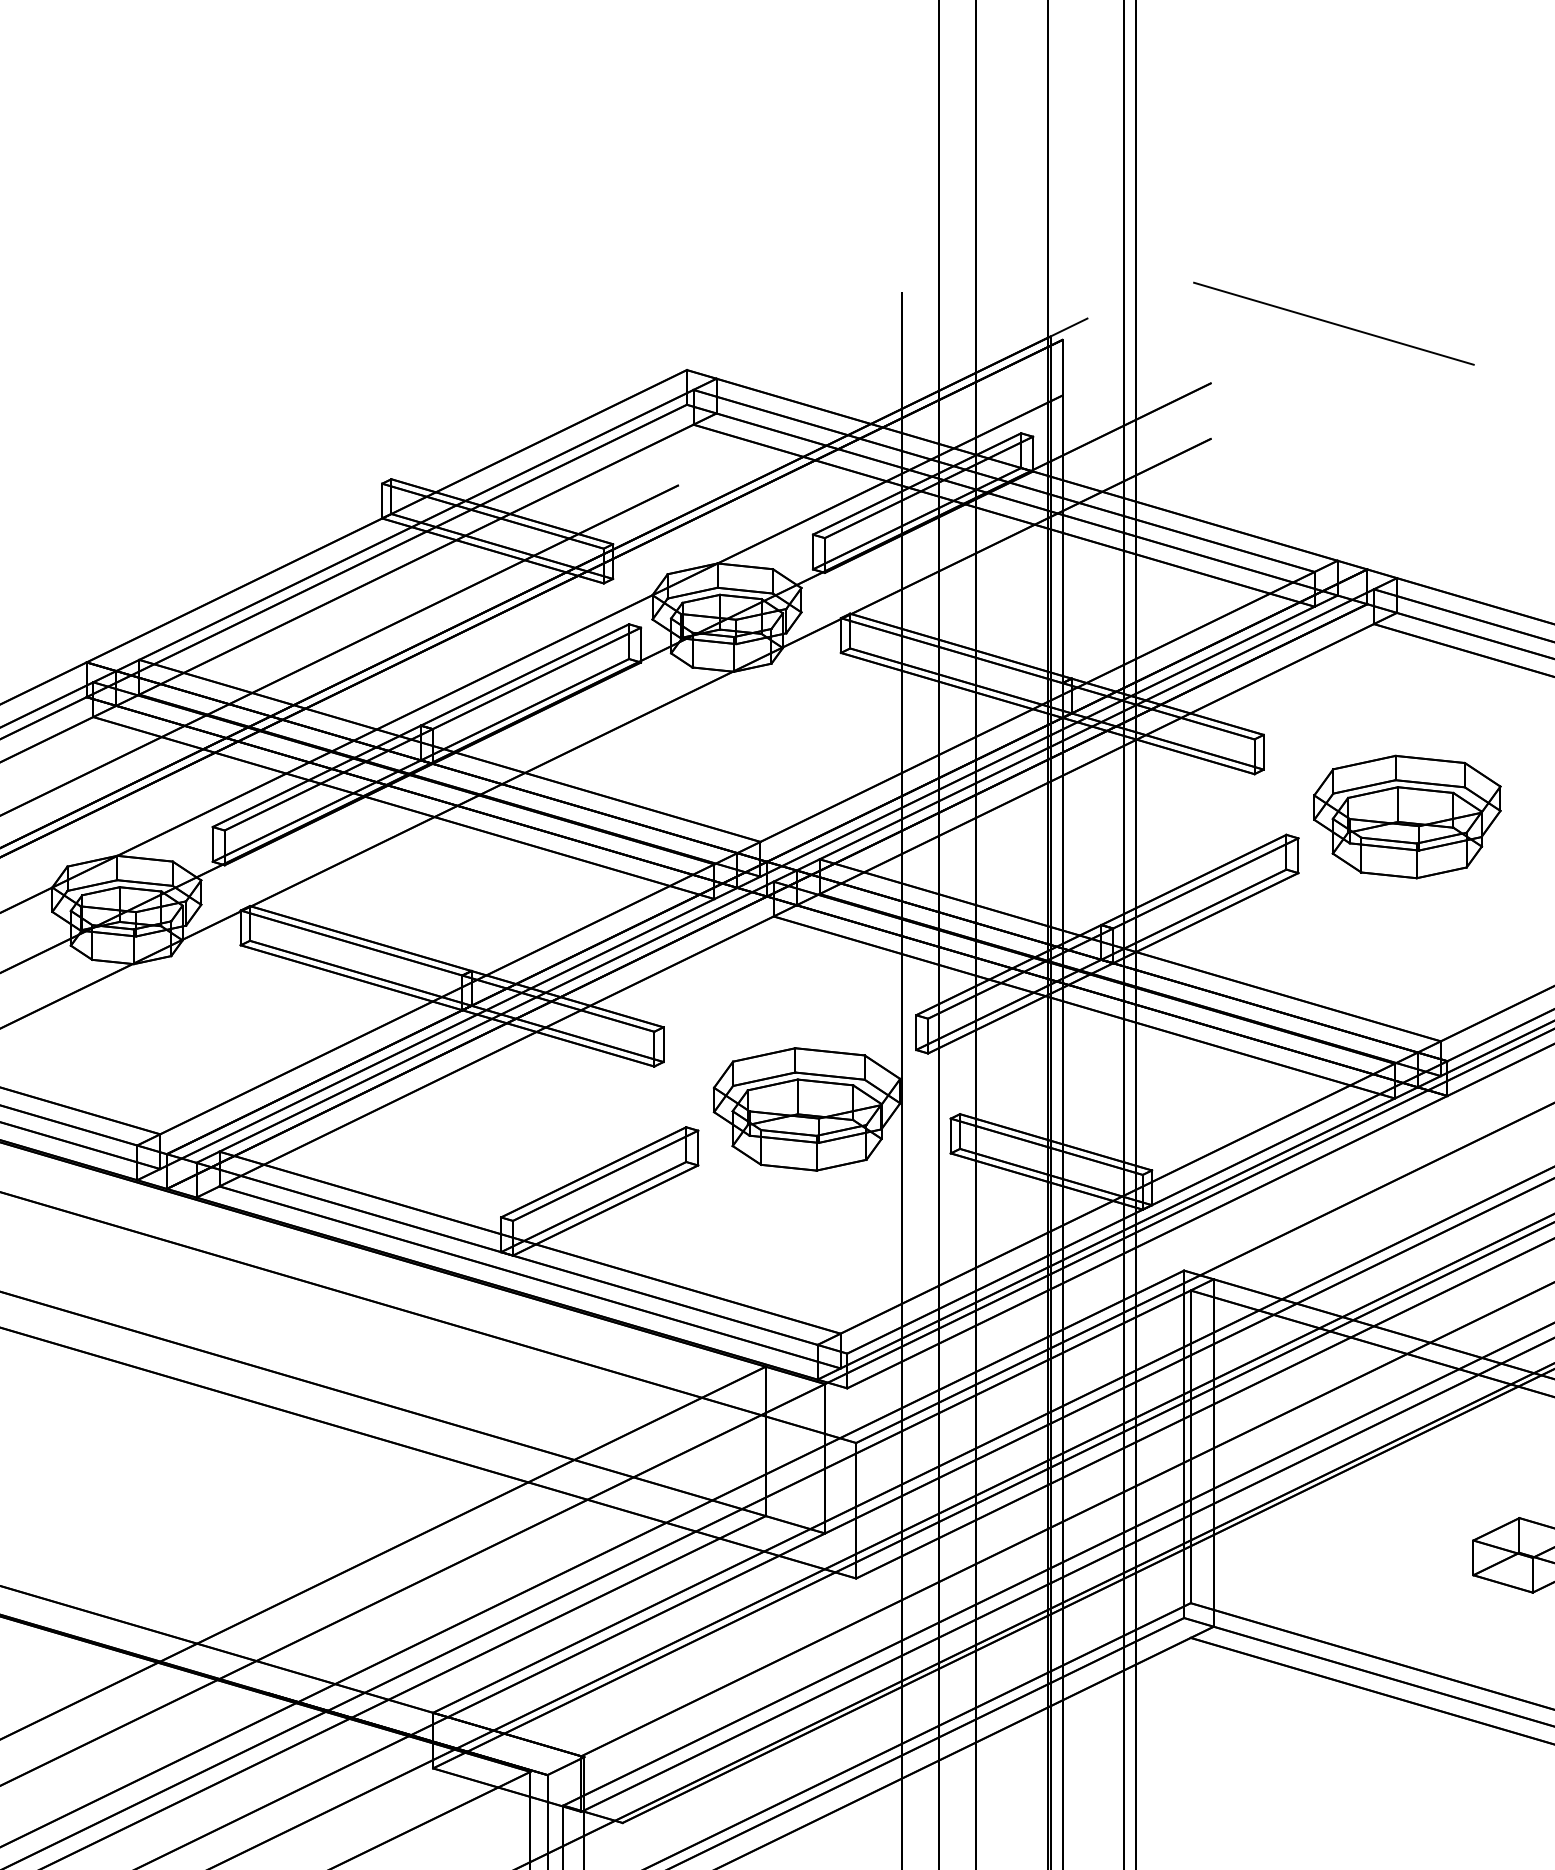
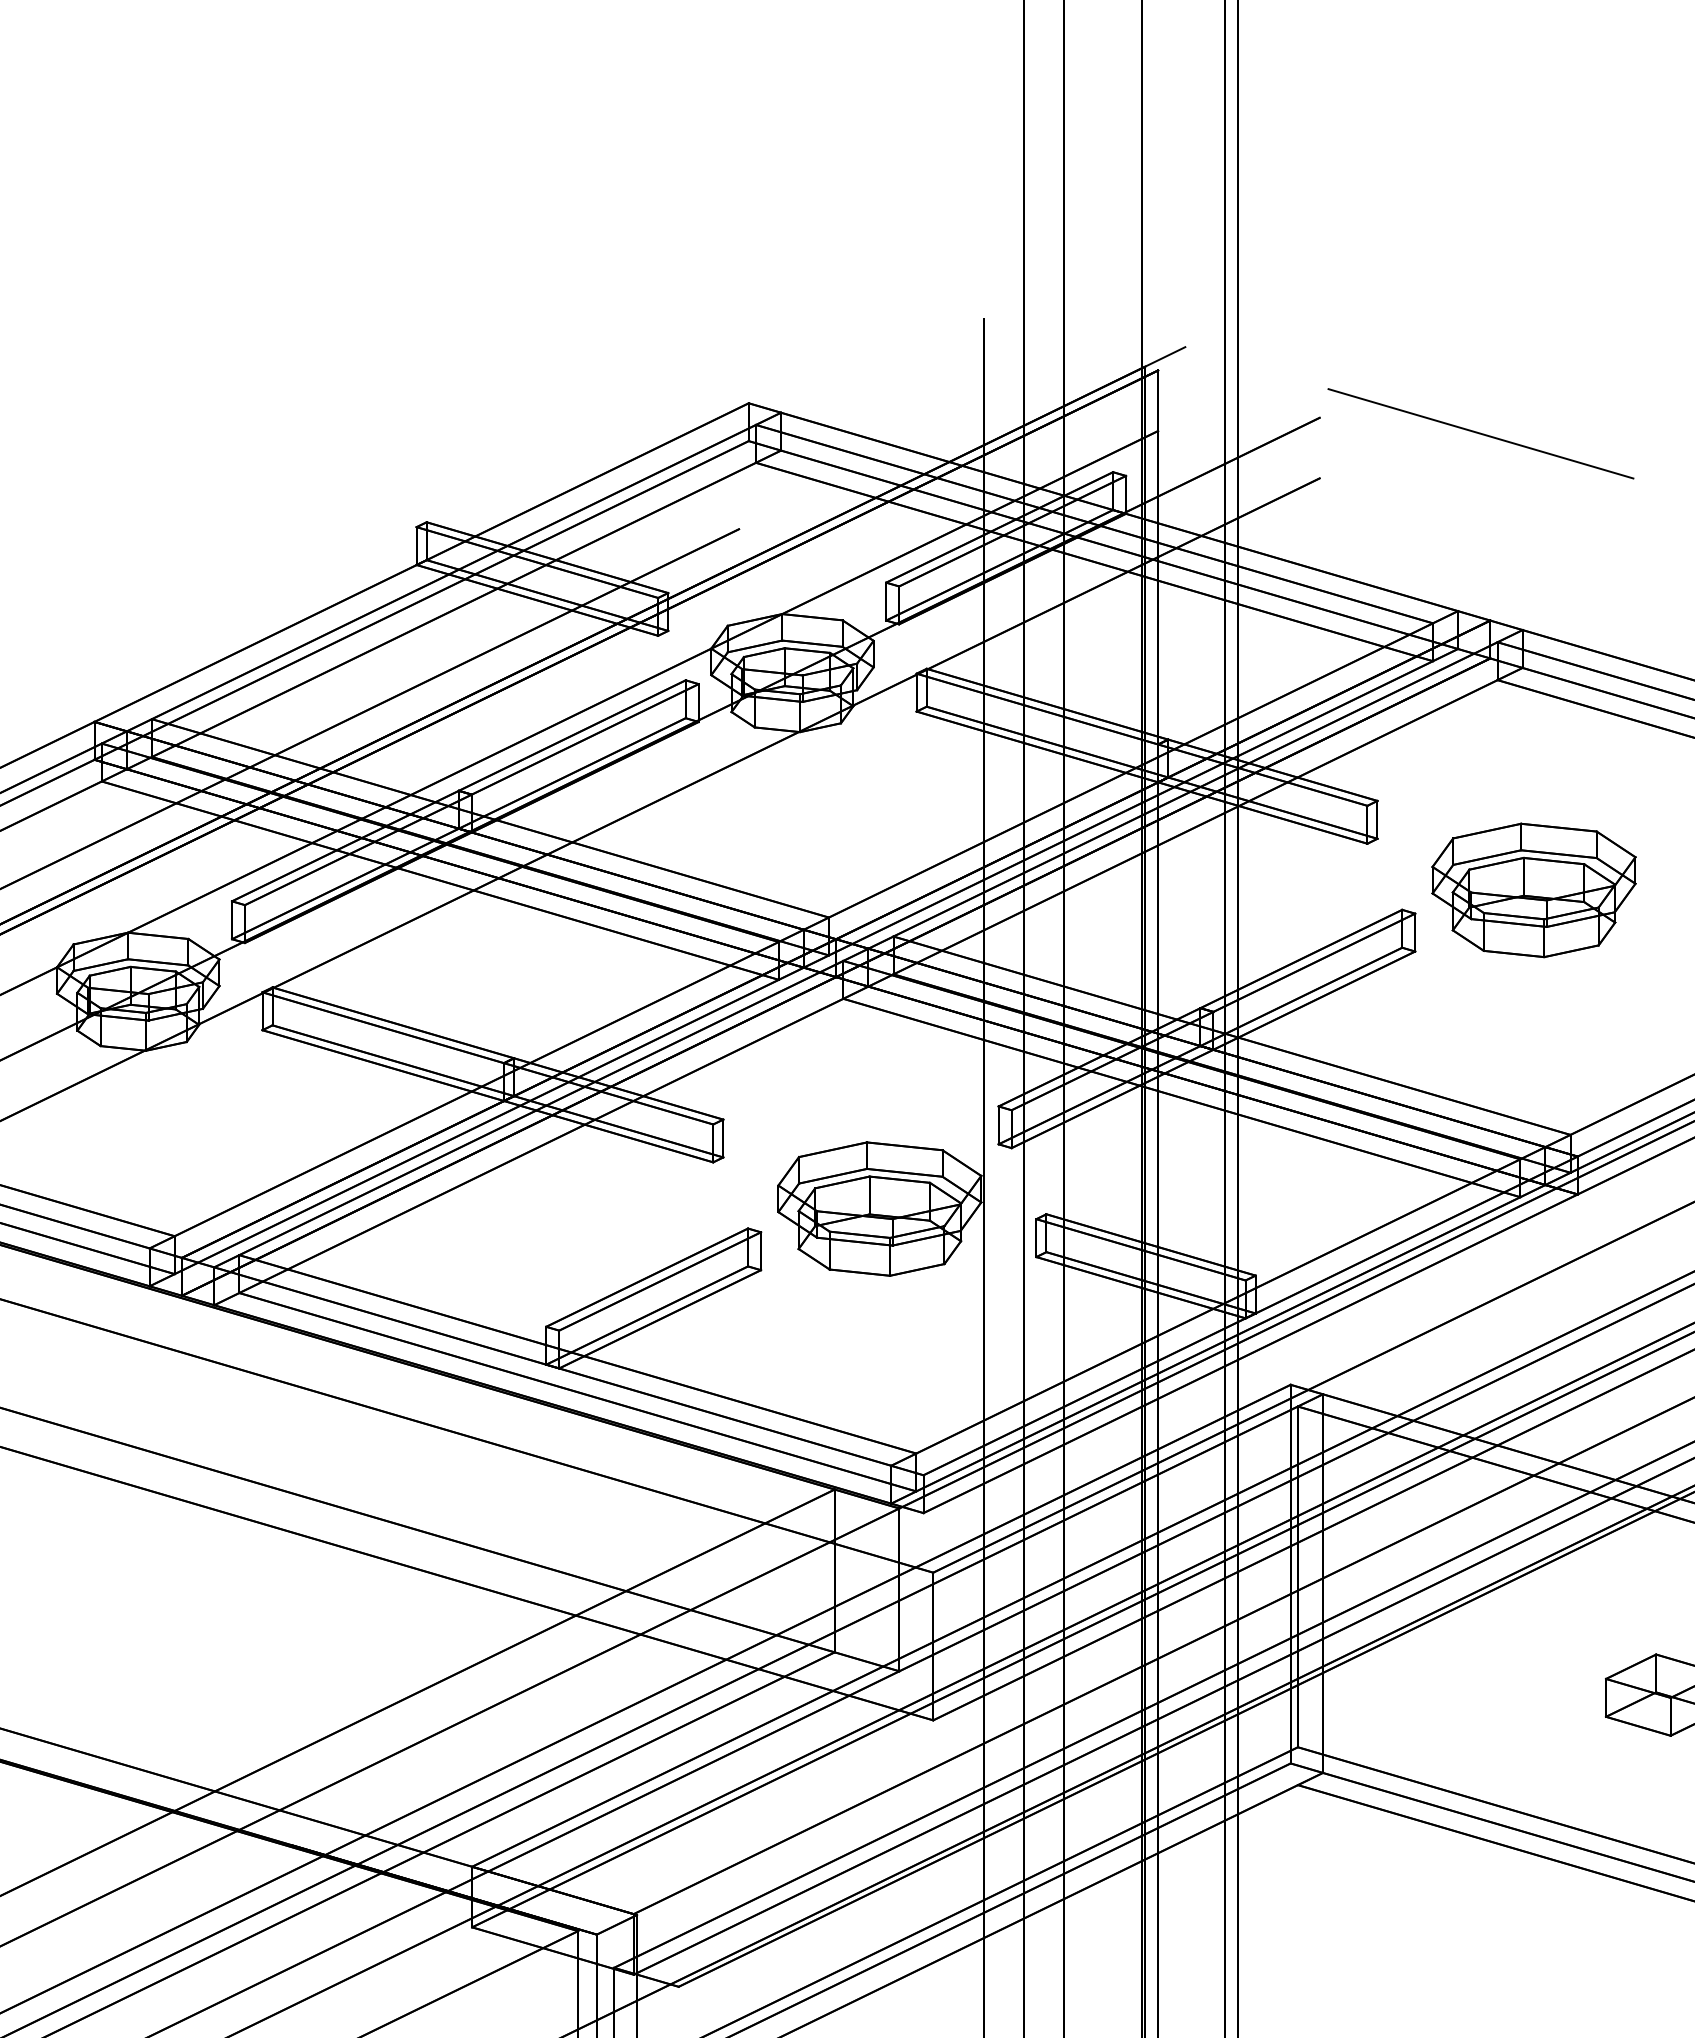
line: (1333, 323) -> (1480, 433), moved

